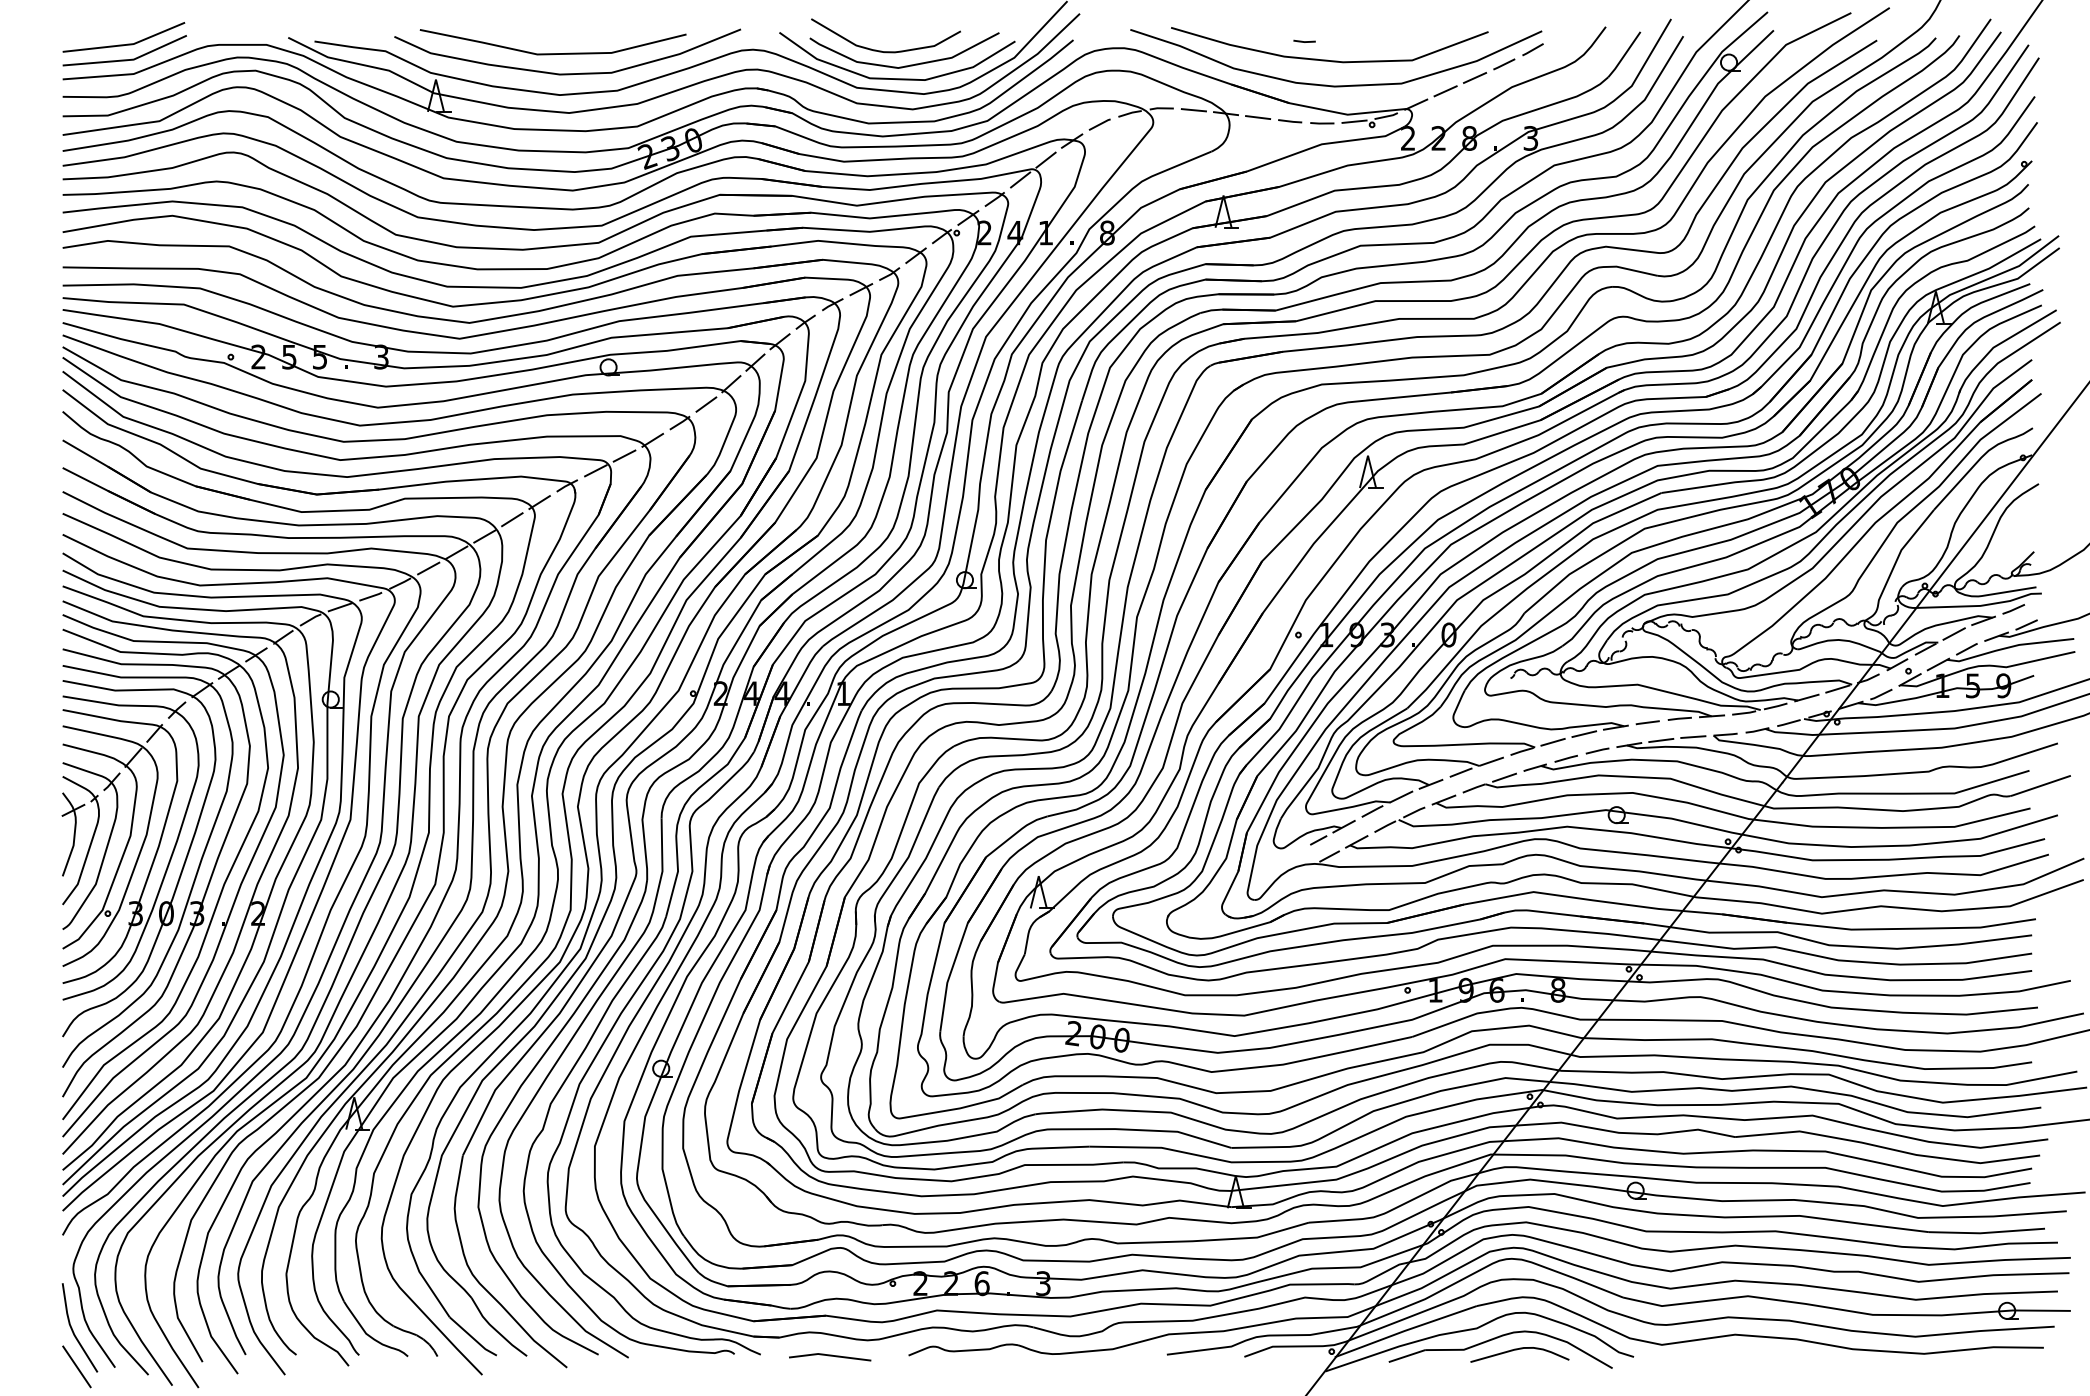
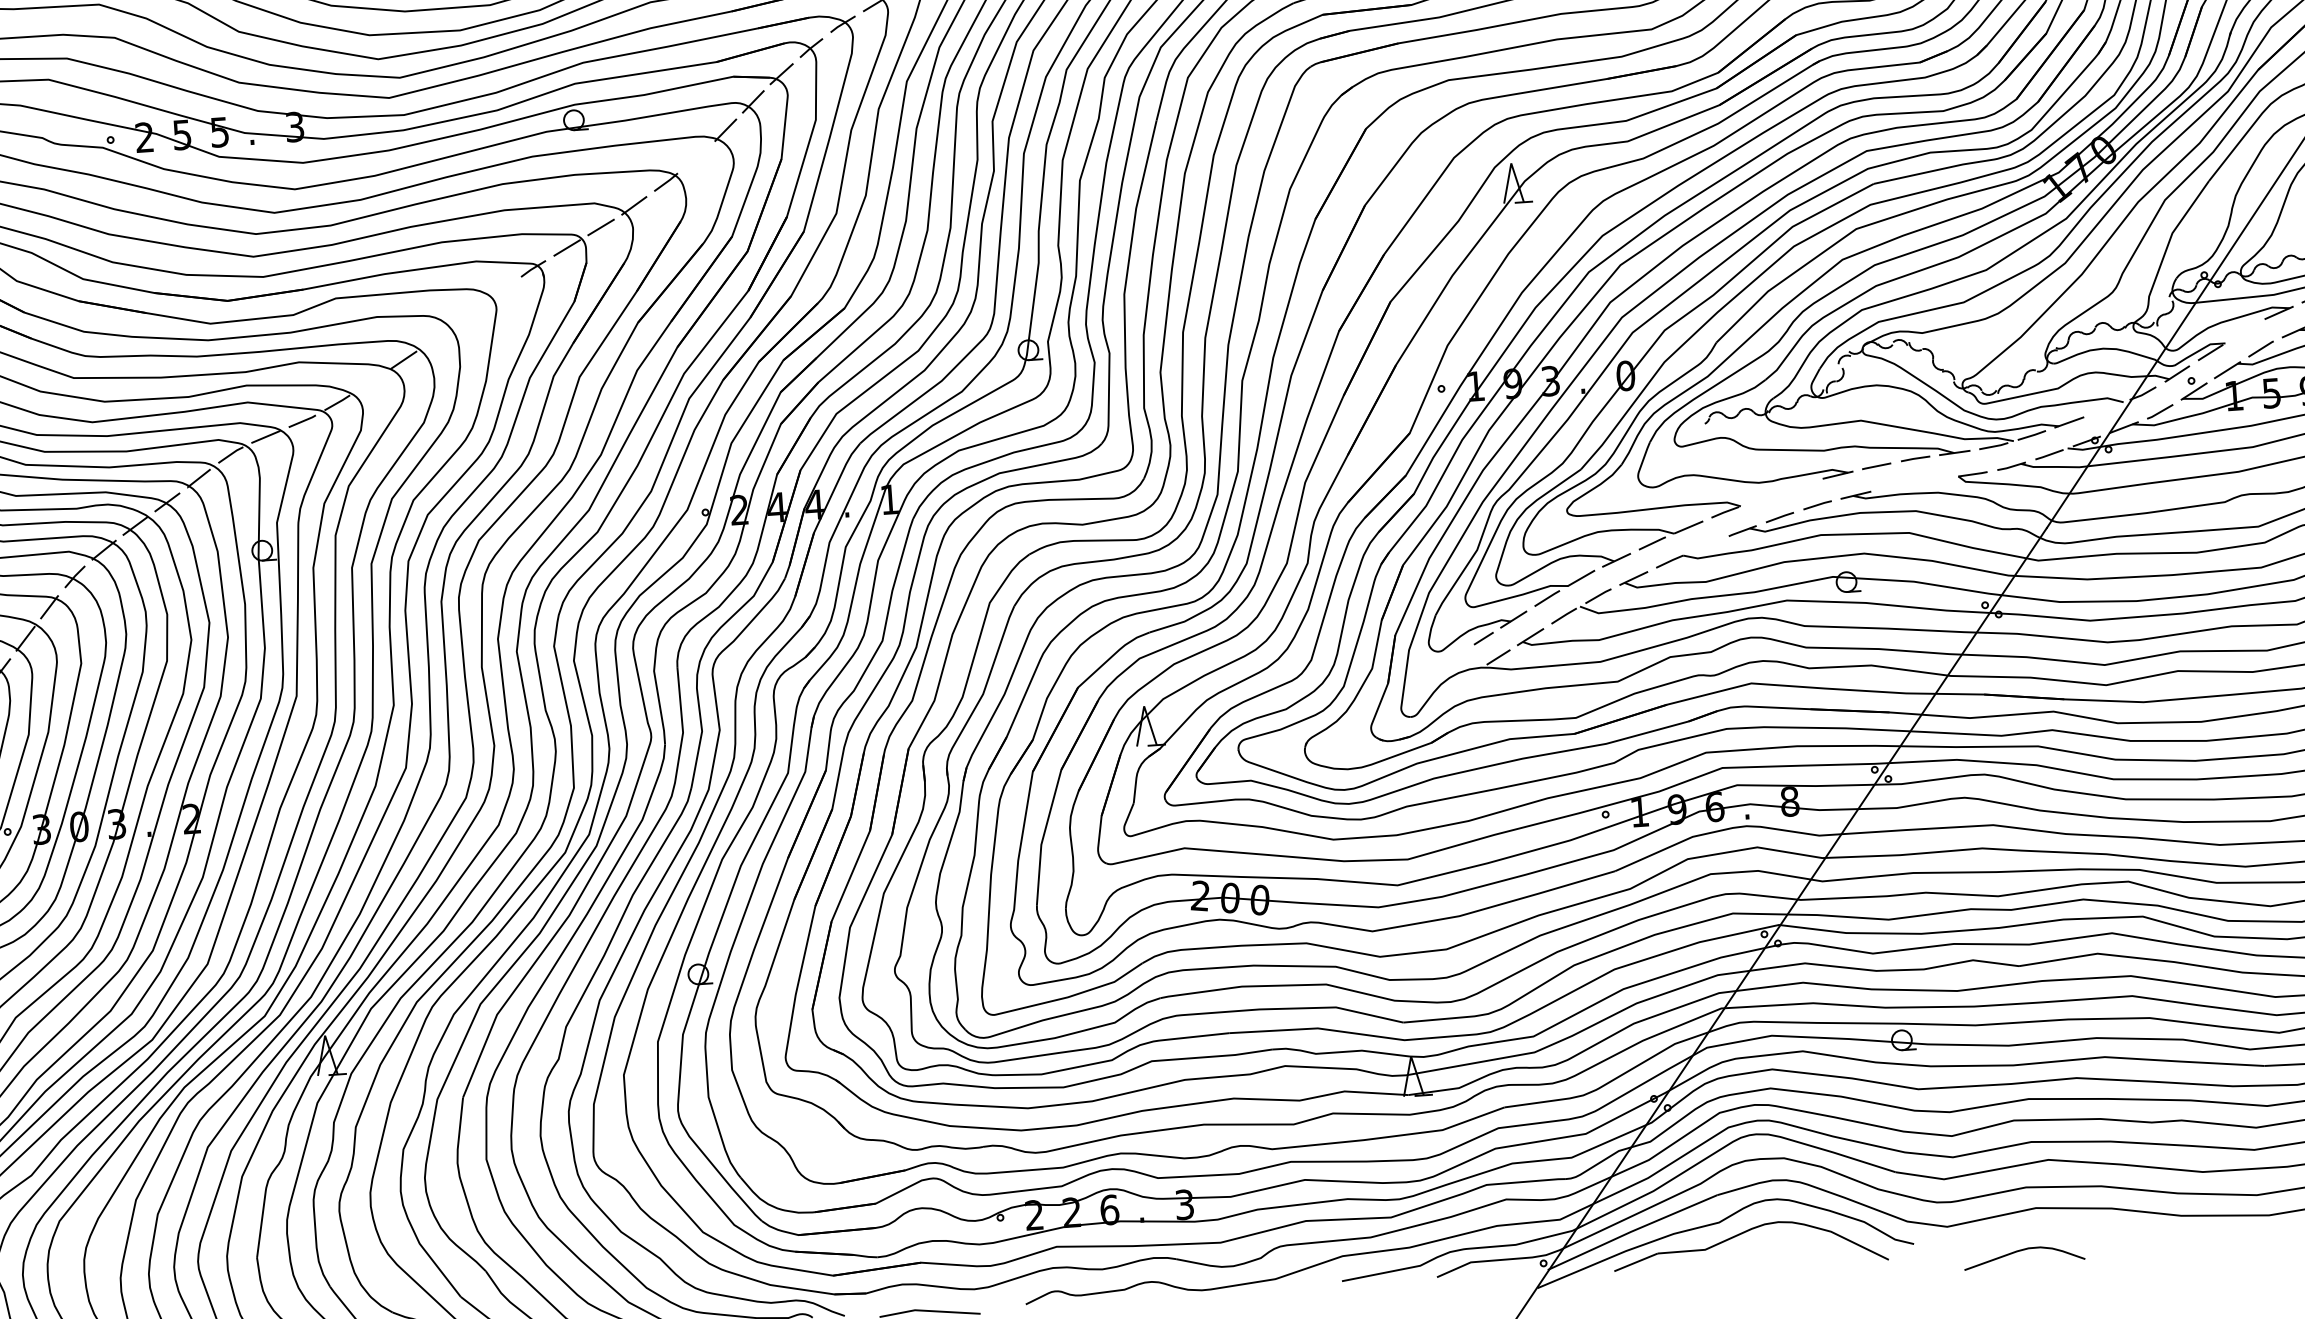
line: (706, 404) -> (696, 157), removed
line: (539, 502) -> (500, 291), removed
line: (512, 519) -> (469, 314), removed
line: (484, 536) -> (436, 337), removed
line: (428, 568) -> (370, 381), removed
line: (1953, 633) -> (2243, 330), removed
line: (1837, 688) -> (2106, 408), removed
line: (1584, 734) -> (1800, 486), removed
line: (1693, 736) -> (1933, 479), removed
line: (1661, 740) -> (1894, 486), removed
line: (1552, 741) -> (1761, 497), removed
line: (1504, 777) -> (1705, 545), removed
curve: (1517, 1350) -> (2021, 1251), moved

